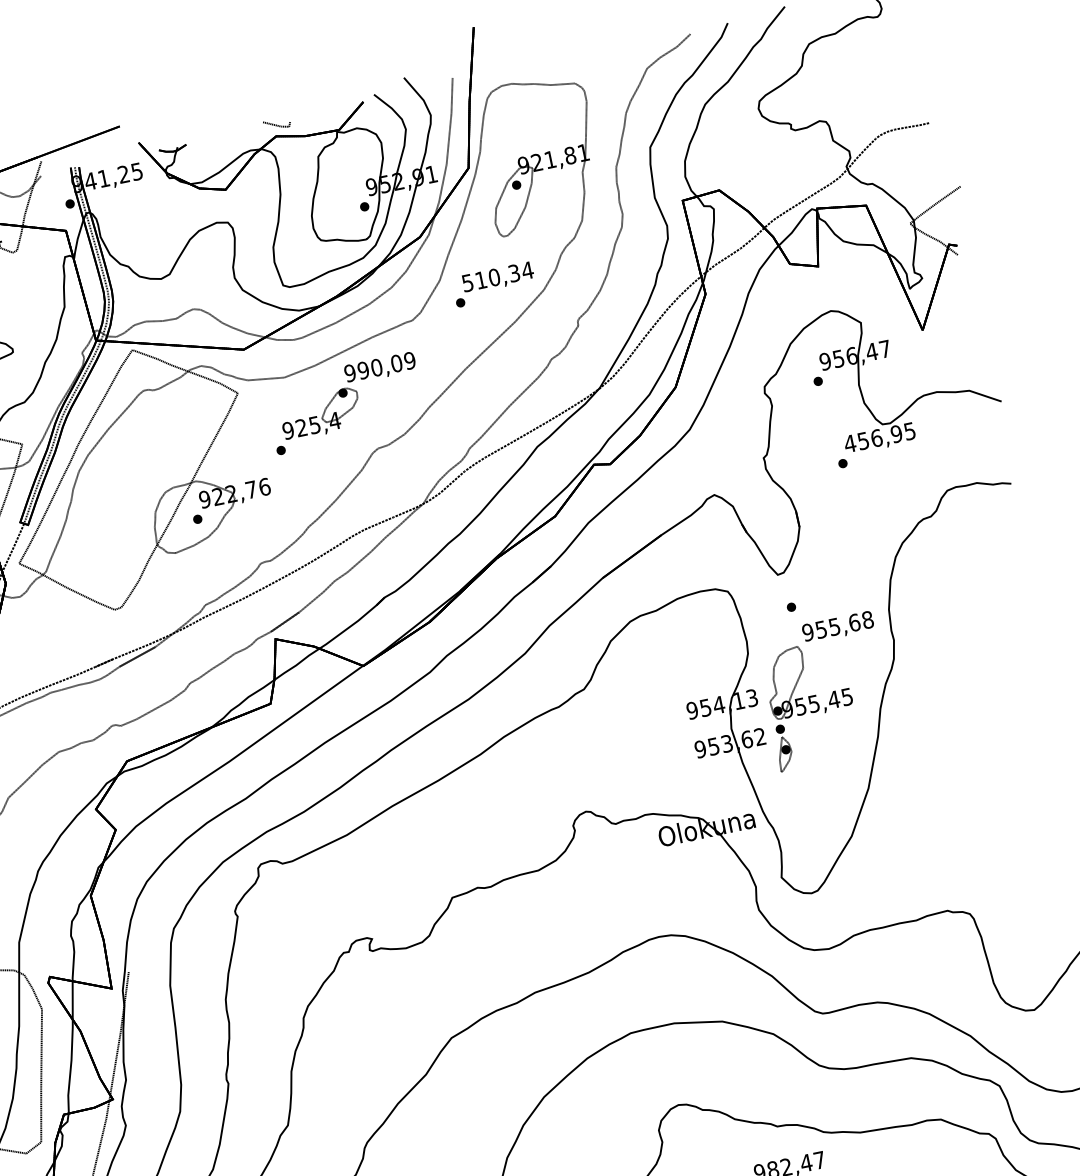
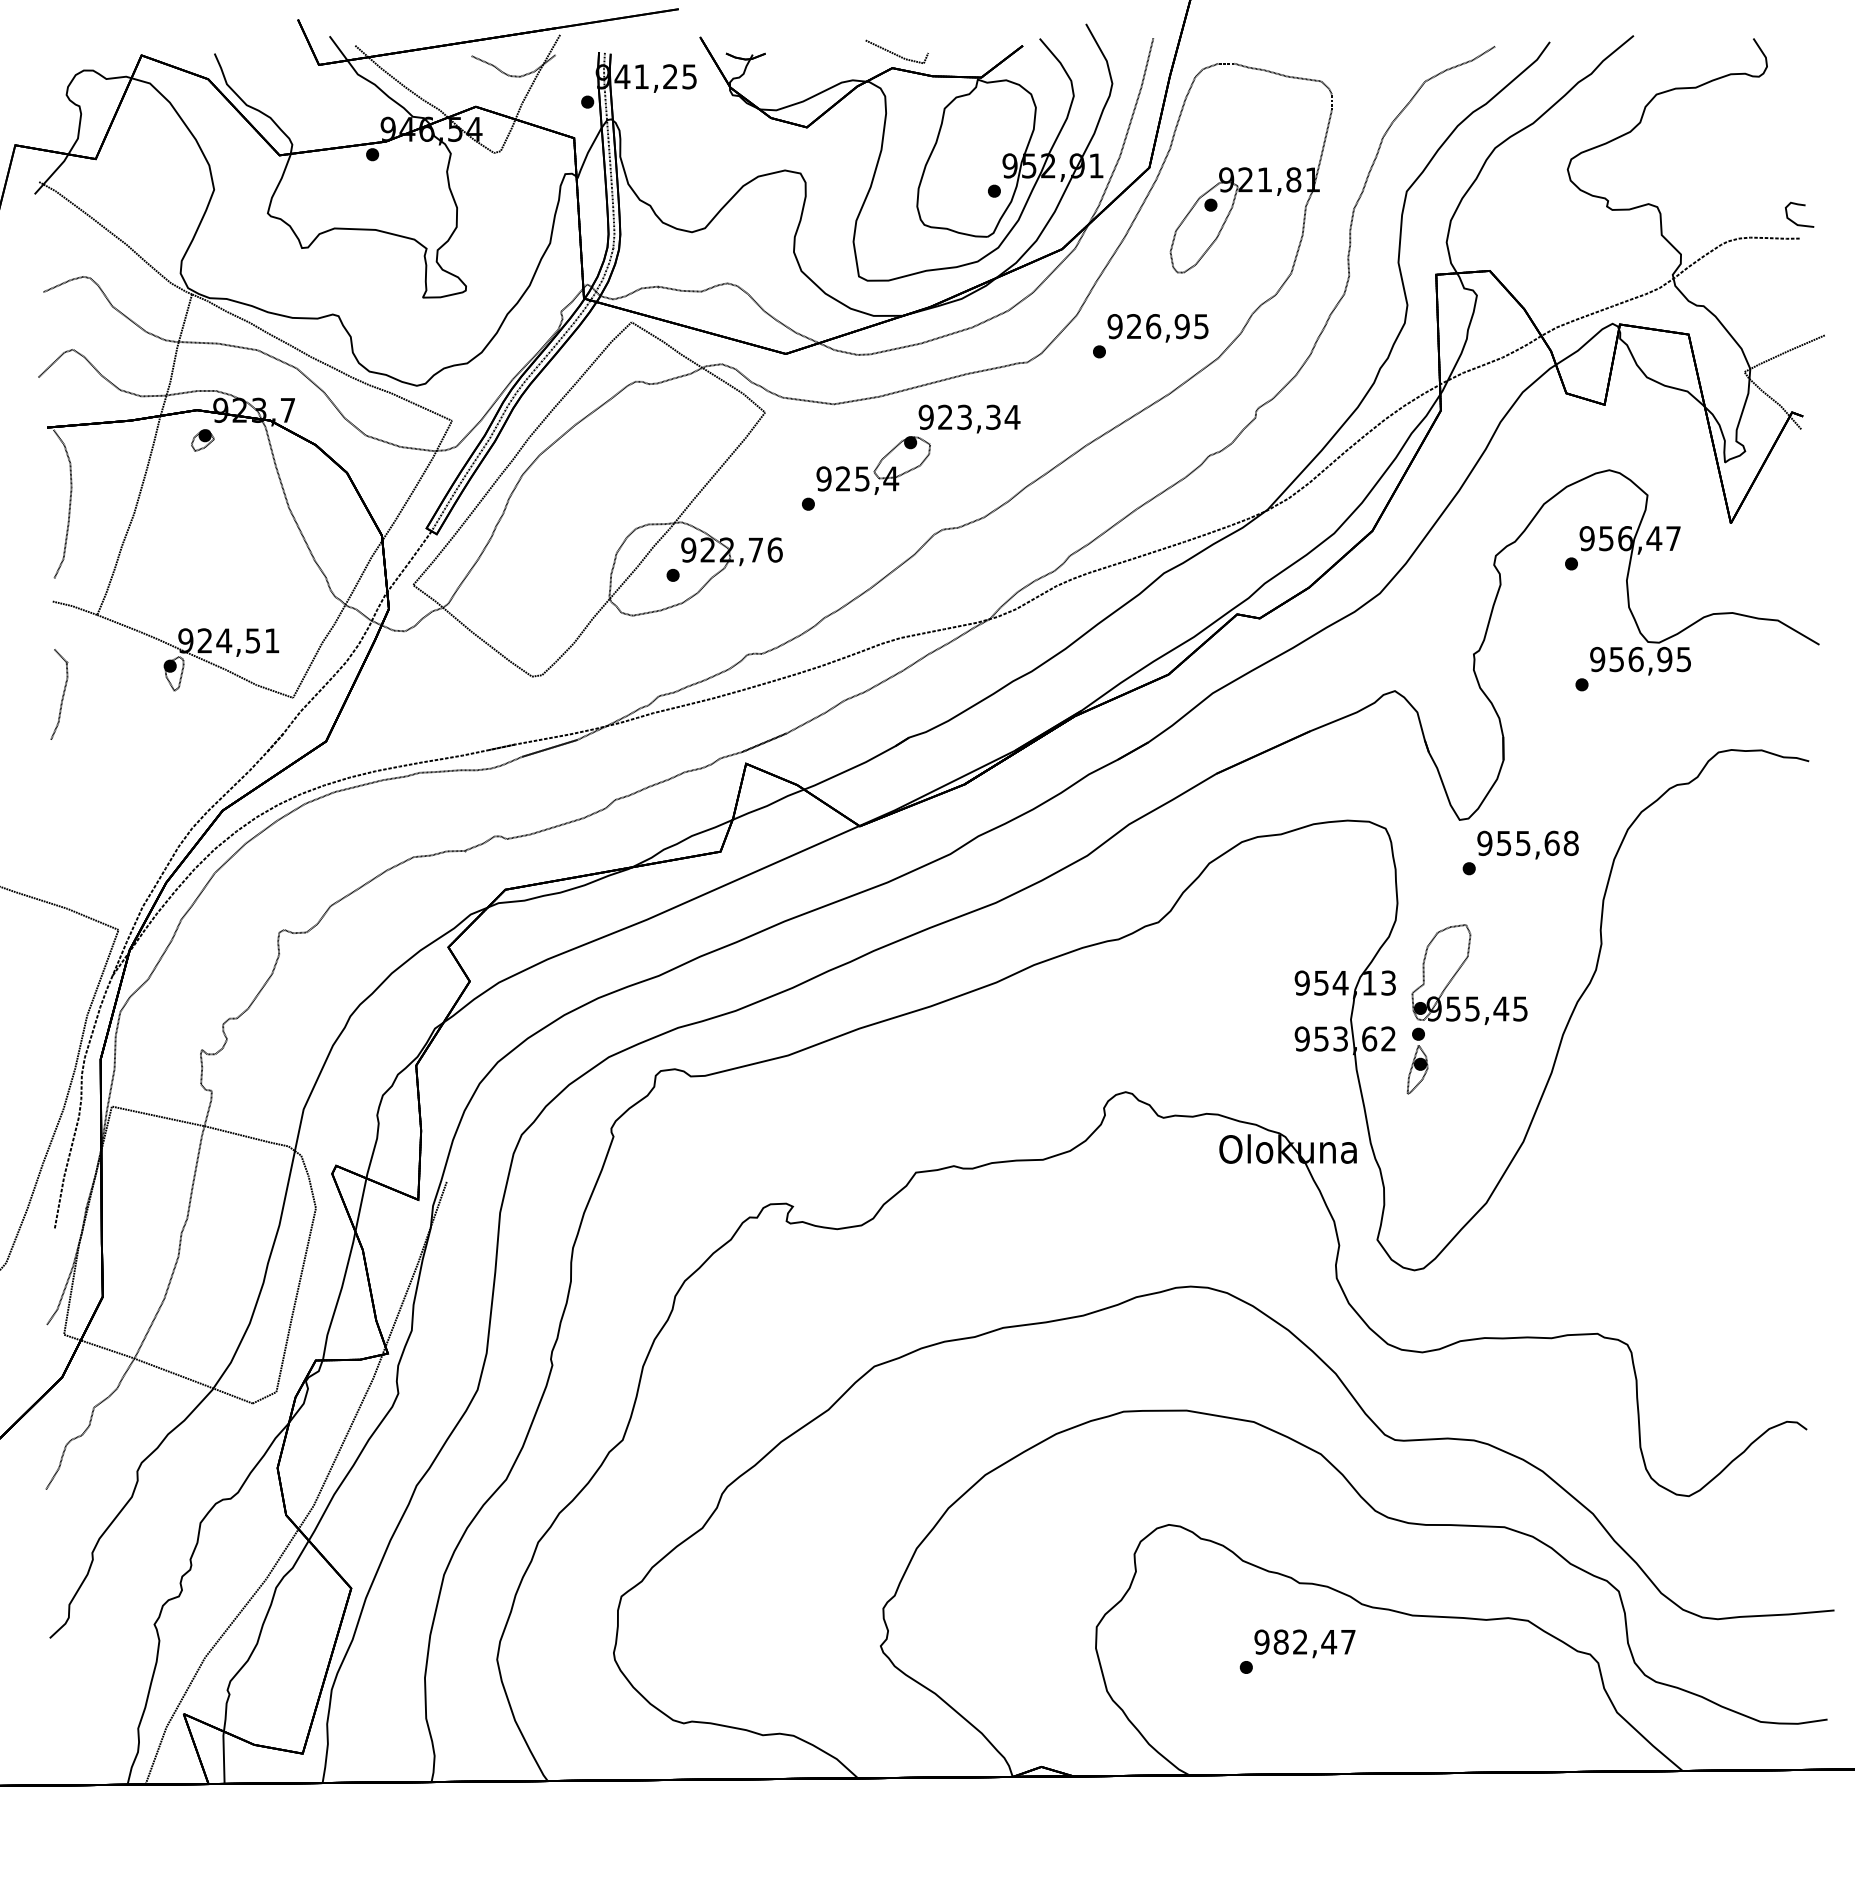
curve: (923, 112) -> (1794, 221), added
part: (276, 124) -> (896, 51), size x1.67
text: (497, 276) -> (1158, 326), 510,34 -> 926,95
text: (386, 365) -> (978, 416), 990,09 -> 923,34
text: (850, 443) -> (1597, 659), 456,95 -> 956,95
text: (837, 627) -> (1527, 844), moved

